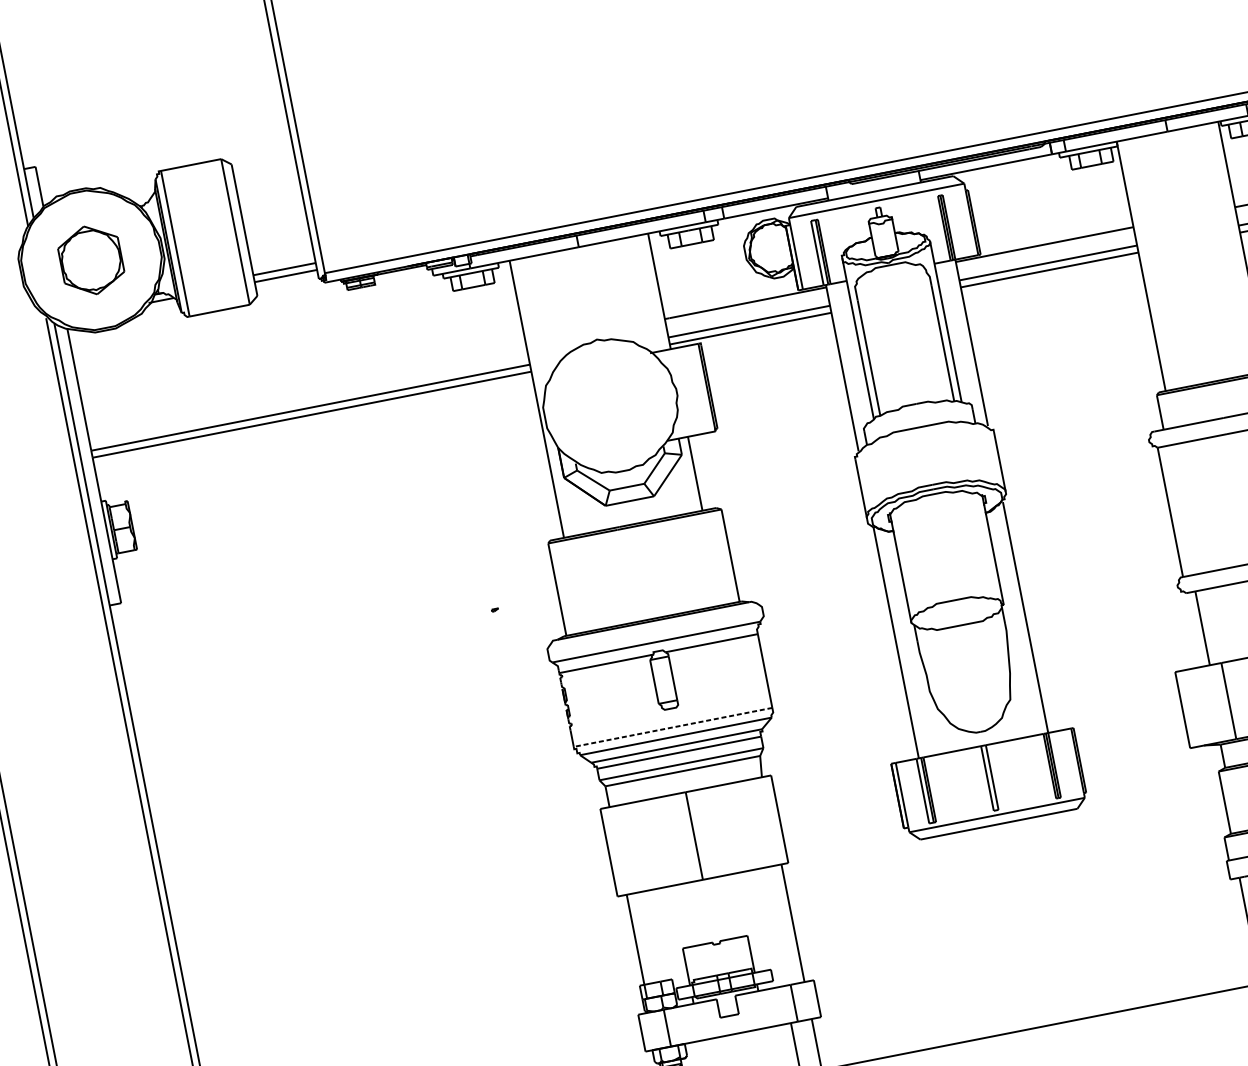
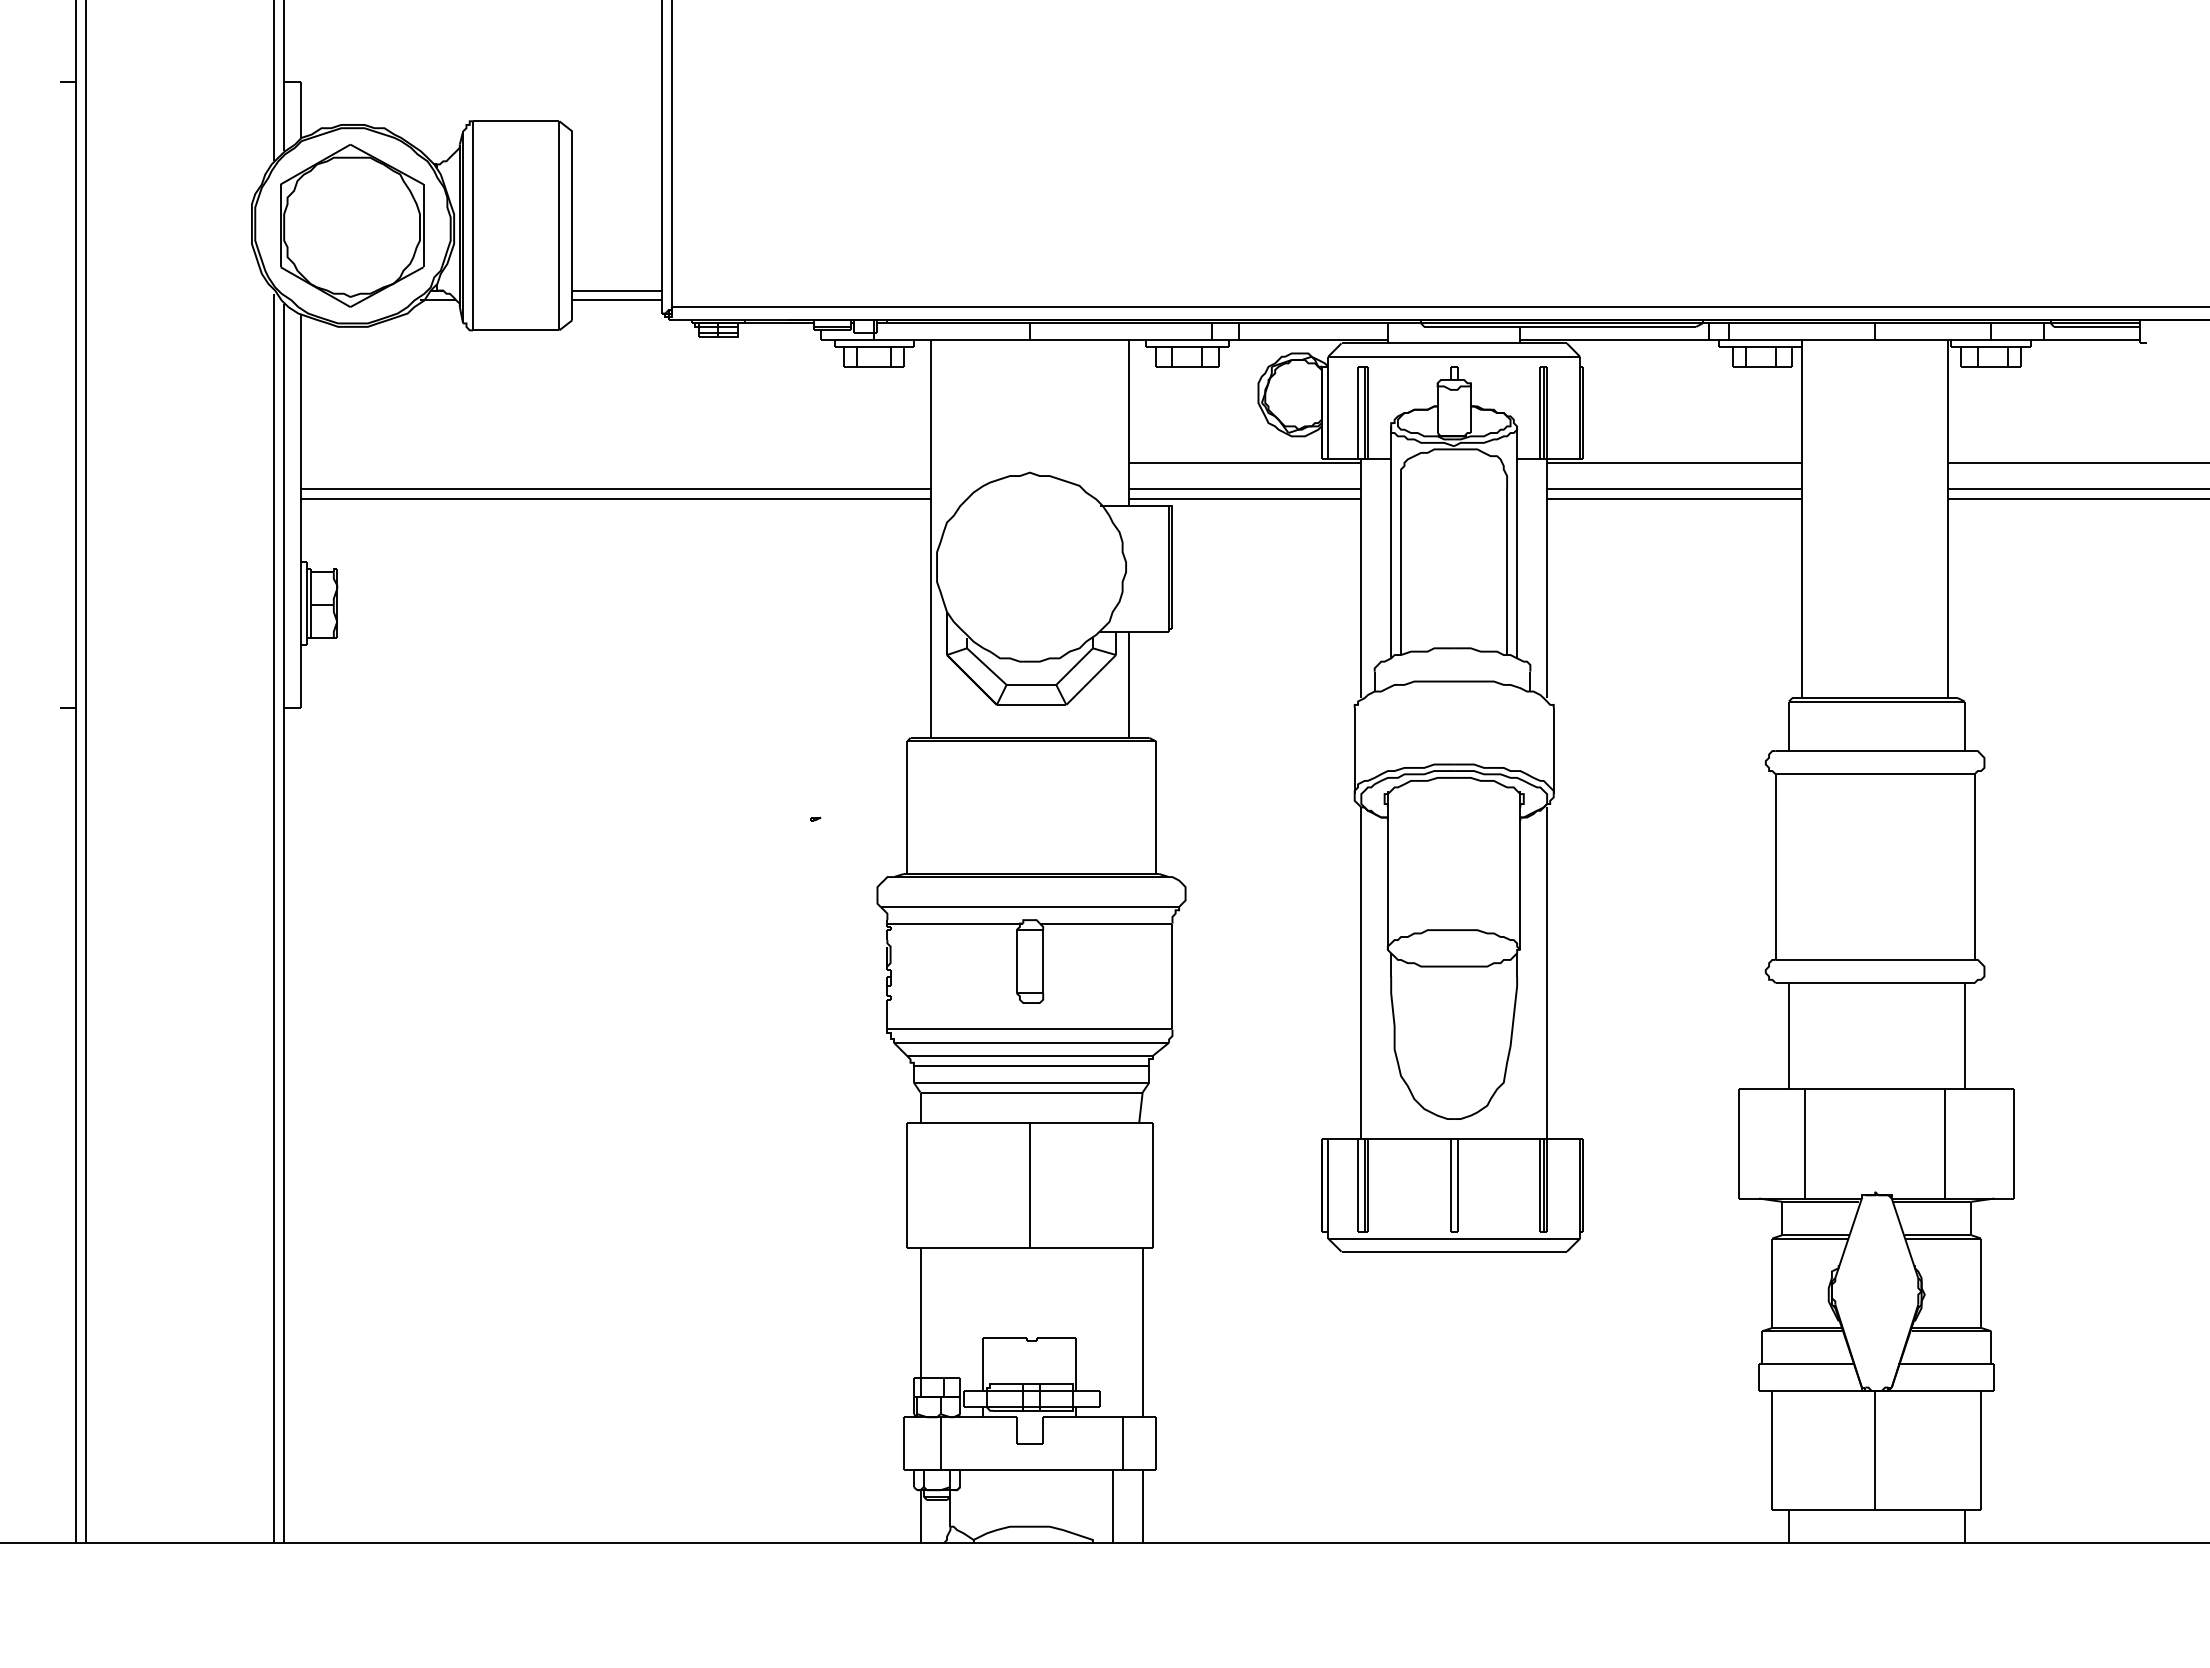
part: (91, 259) -> (352, 225), size x1.67
line: (672, 727) -> (1029, 1029), dashed -> solid

